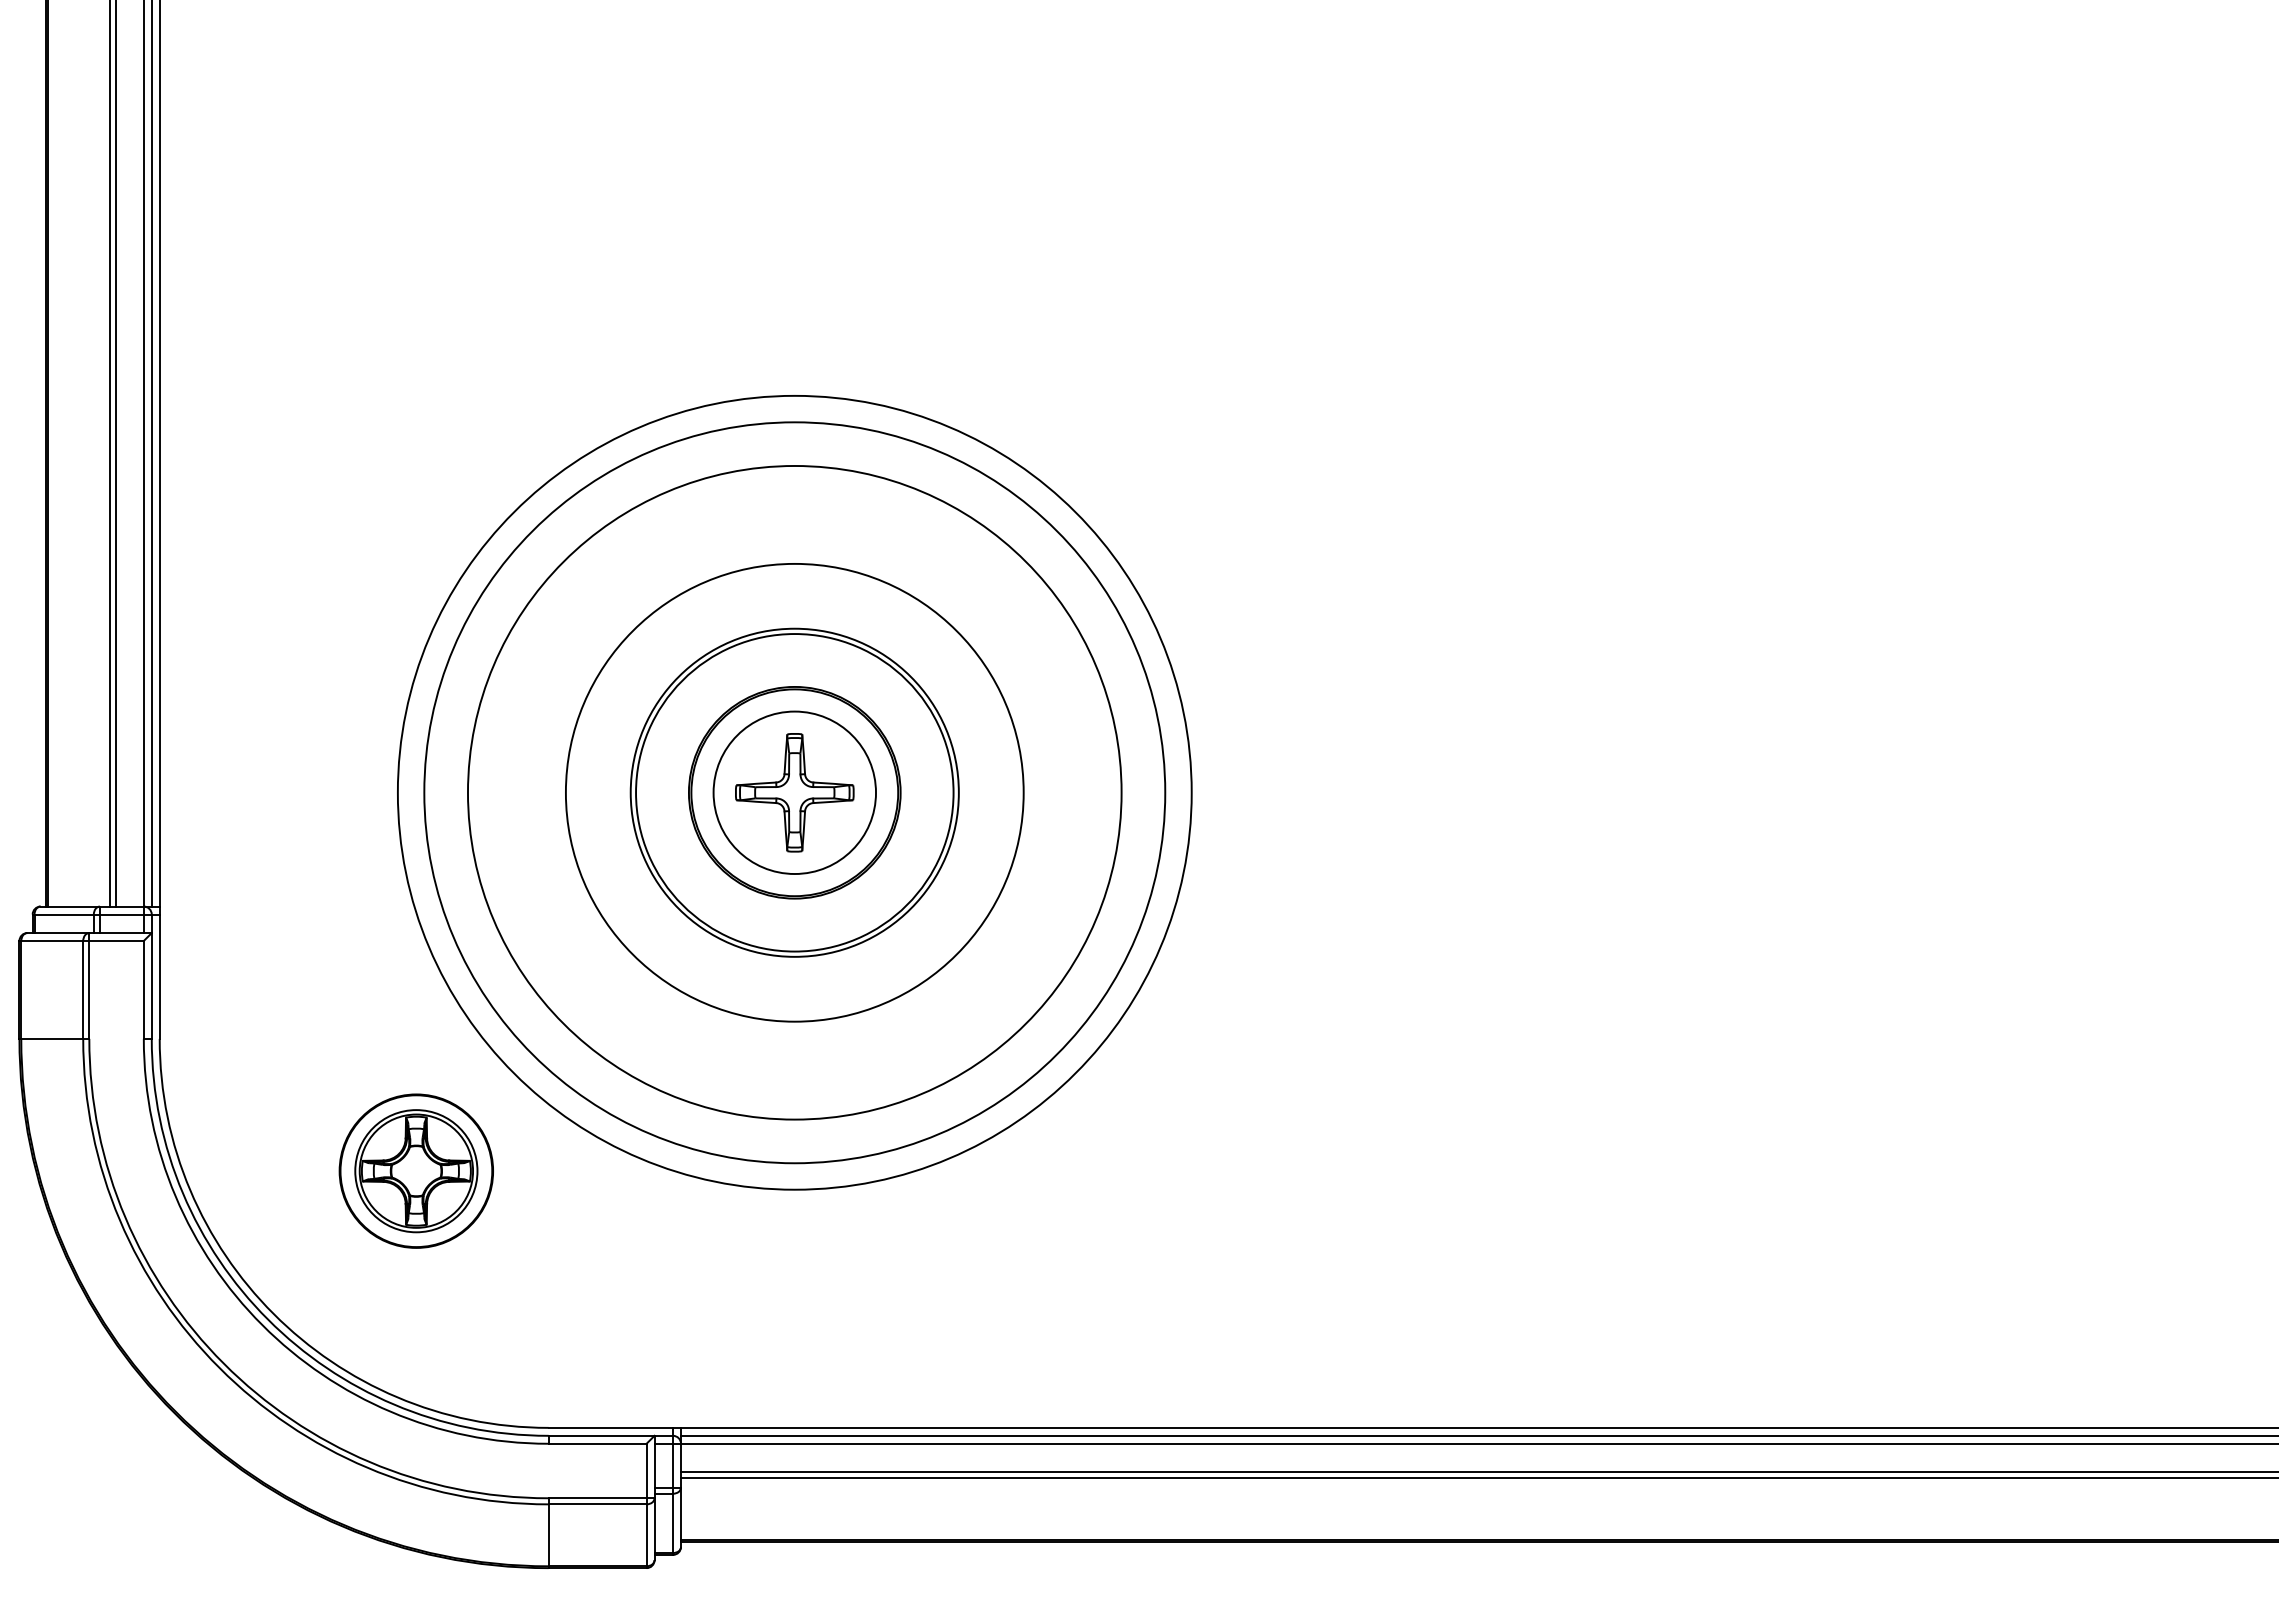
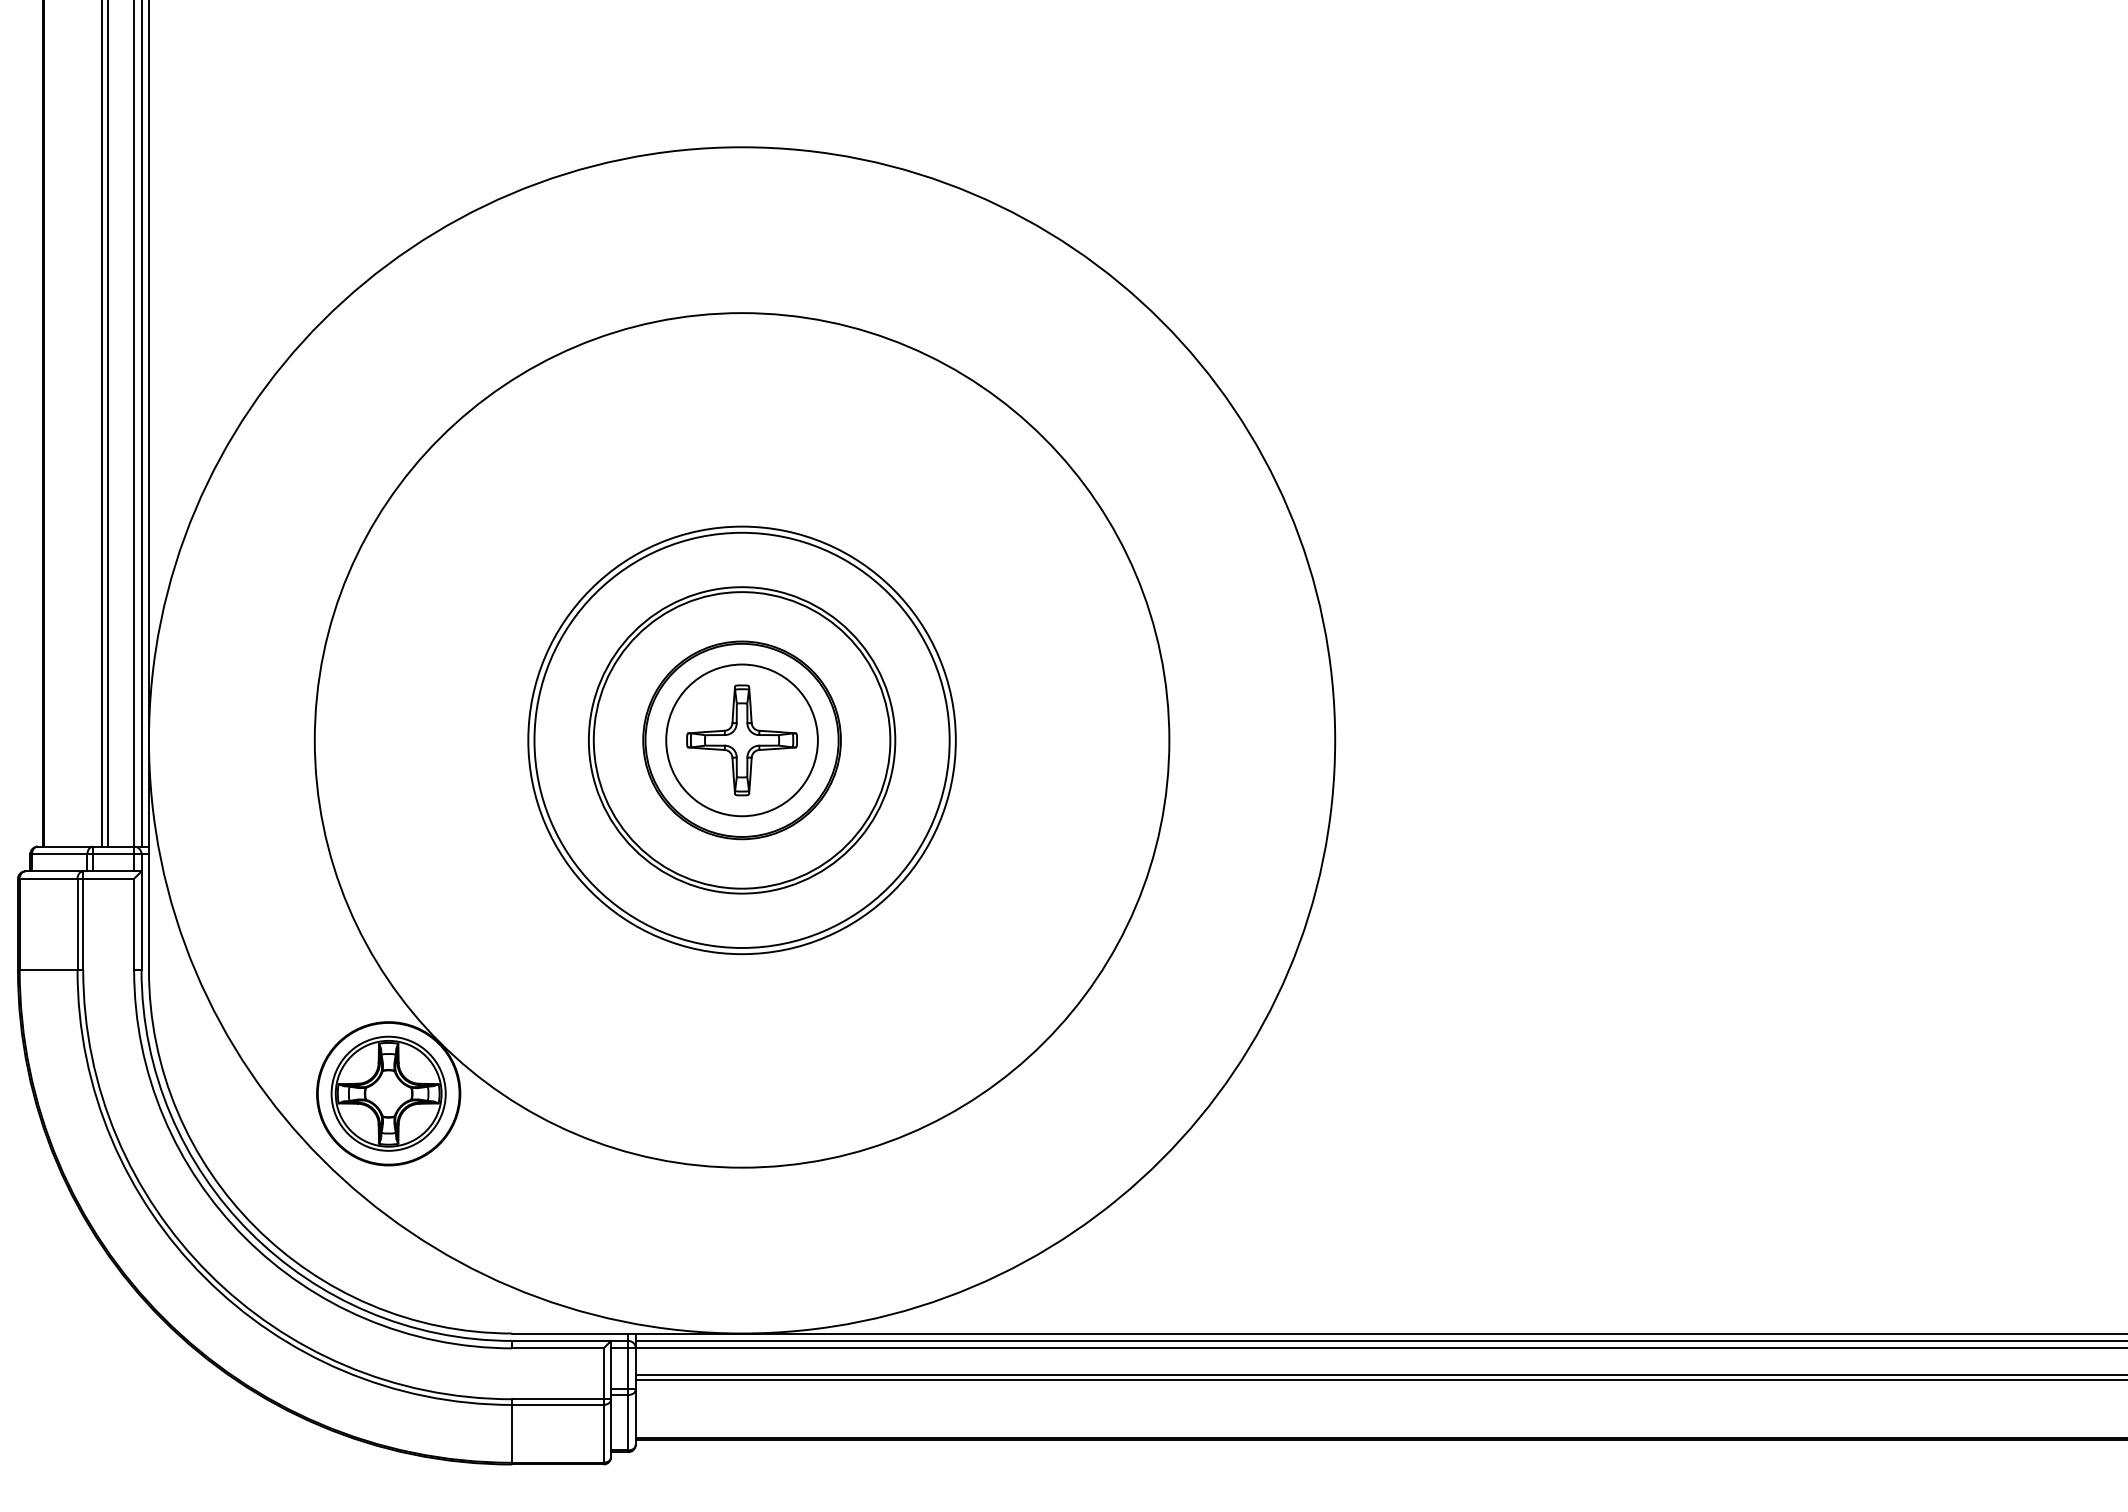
circle: (794, 792) -> (741, 740), size x0.6
circle: (794, 792) -> (741, 740), size x1.4
circle: (794, 792) -> (741, 740), size x1.6

